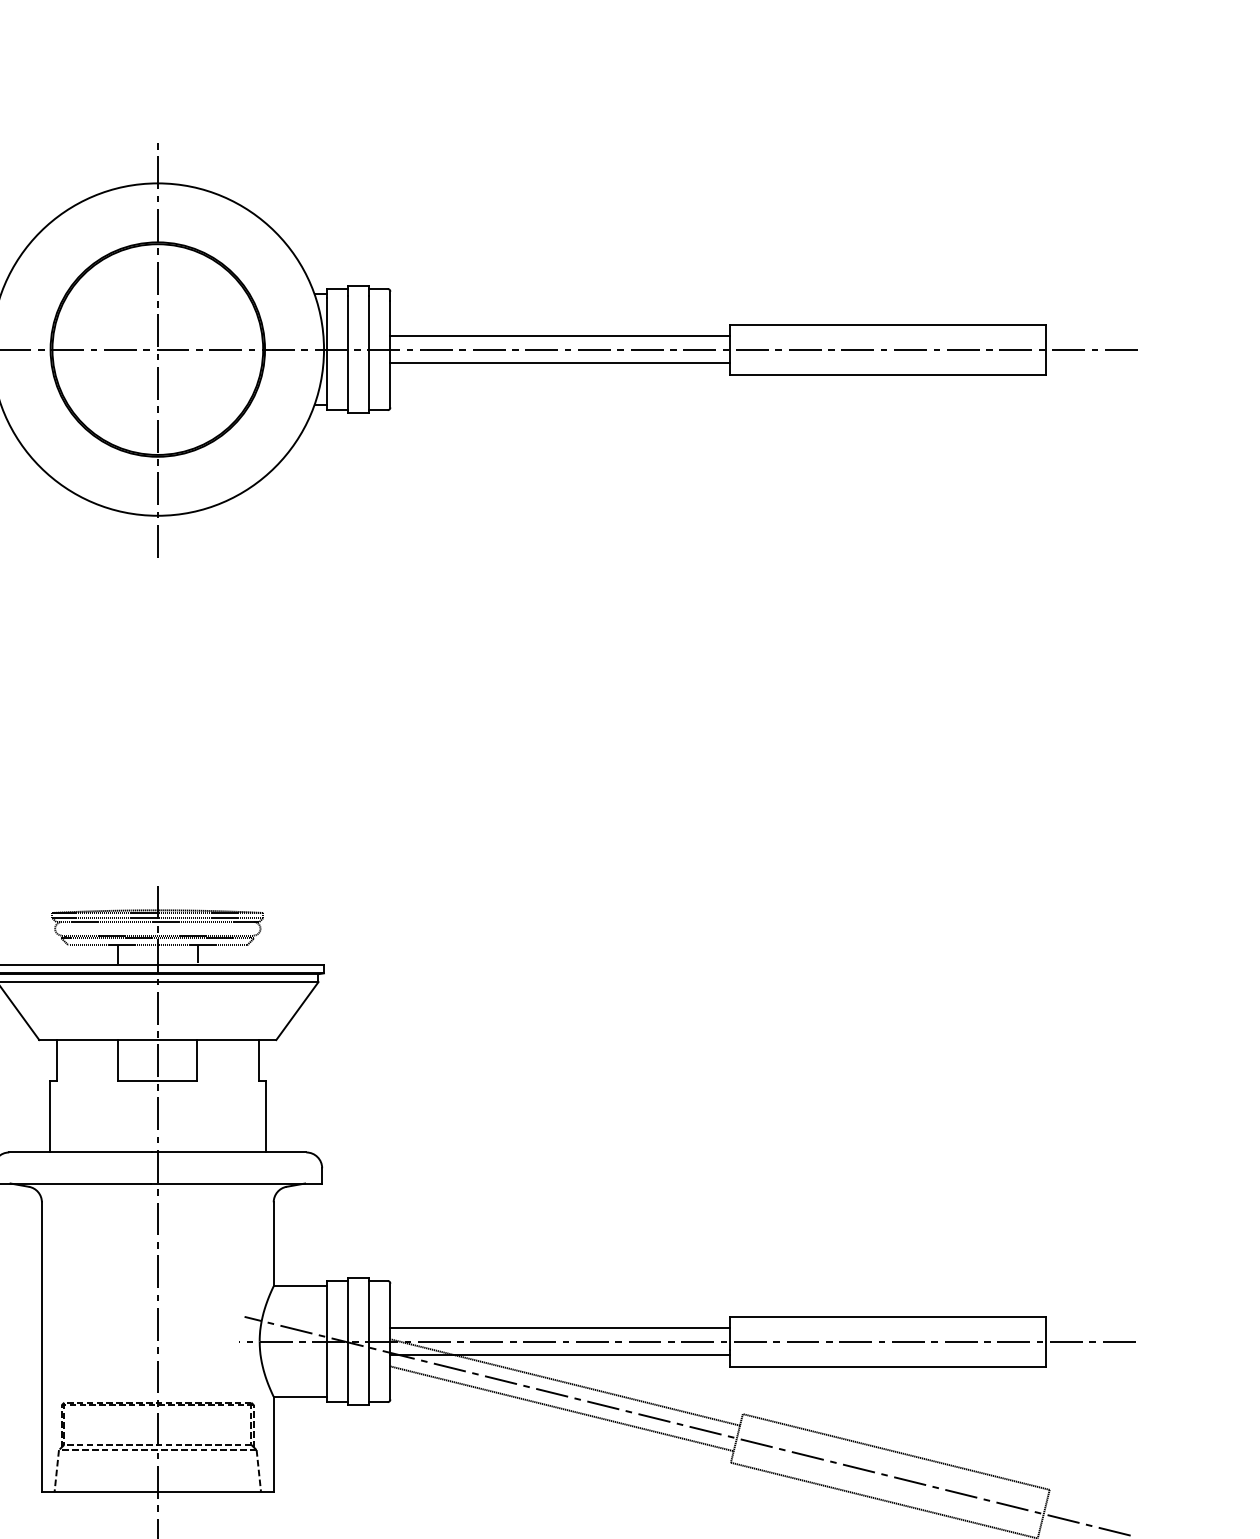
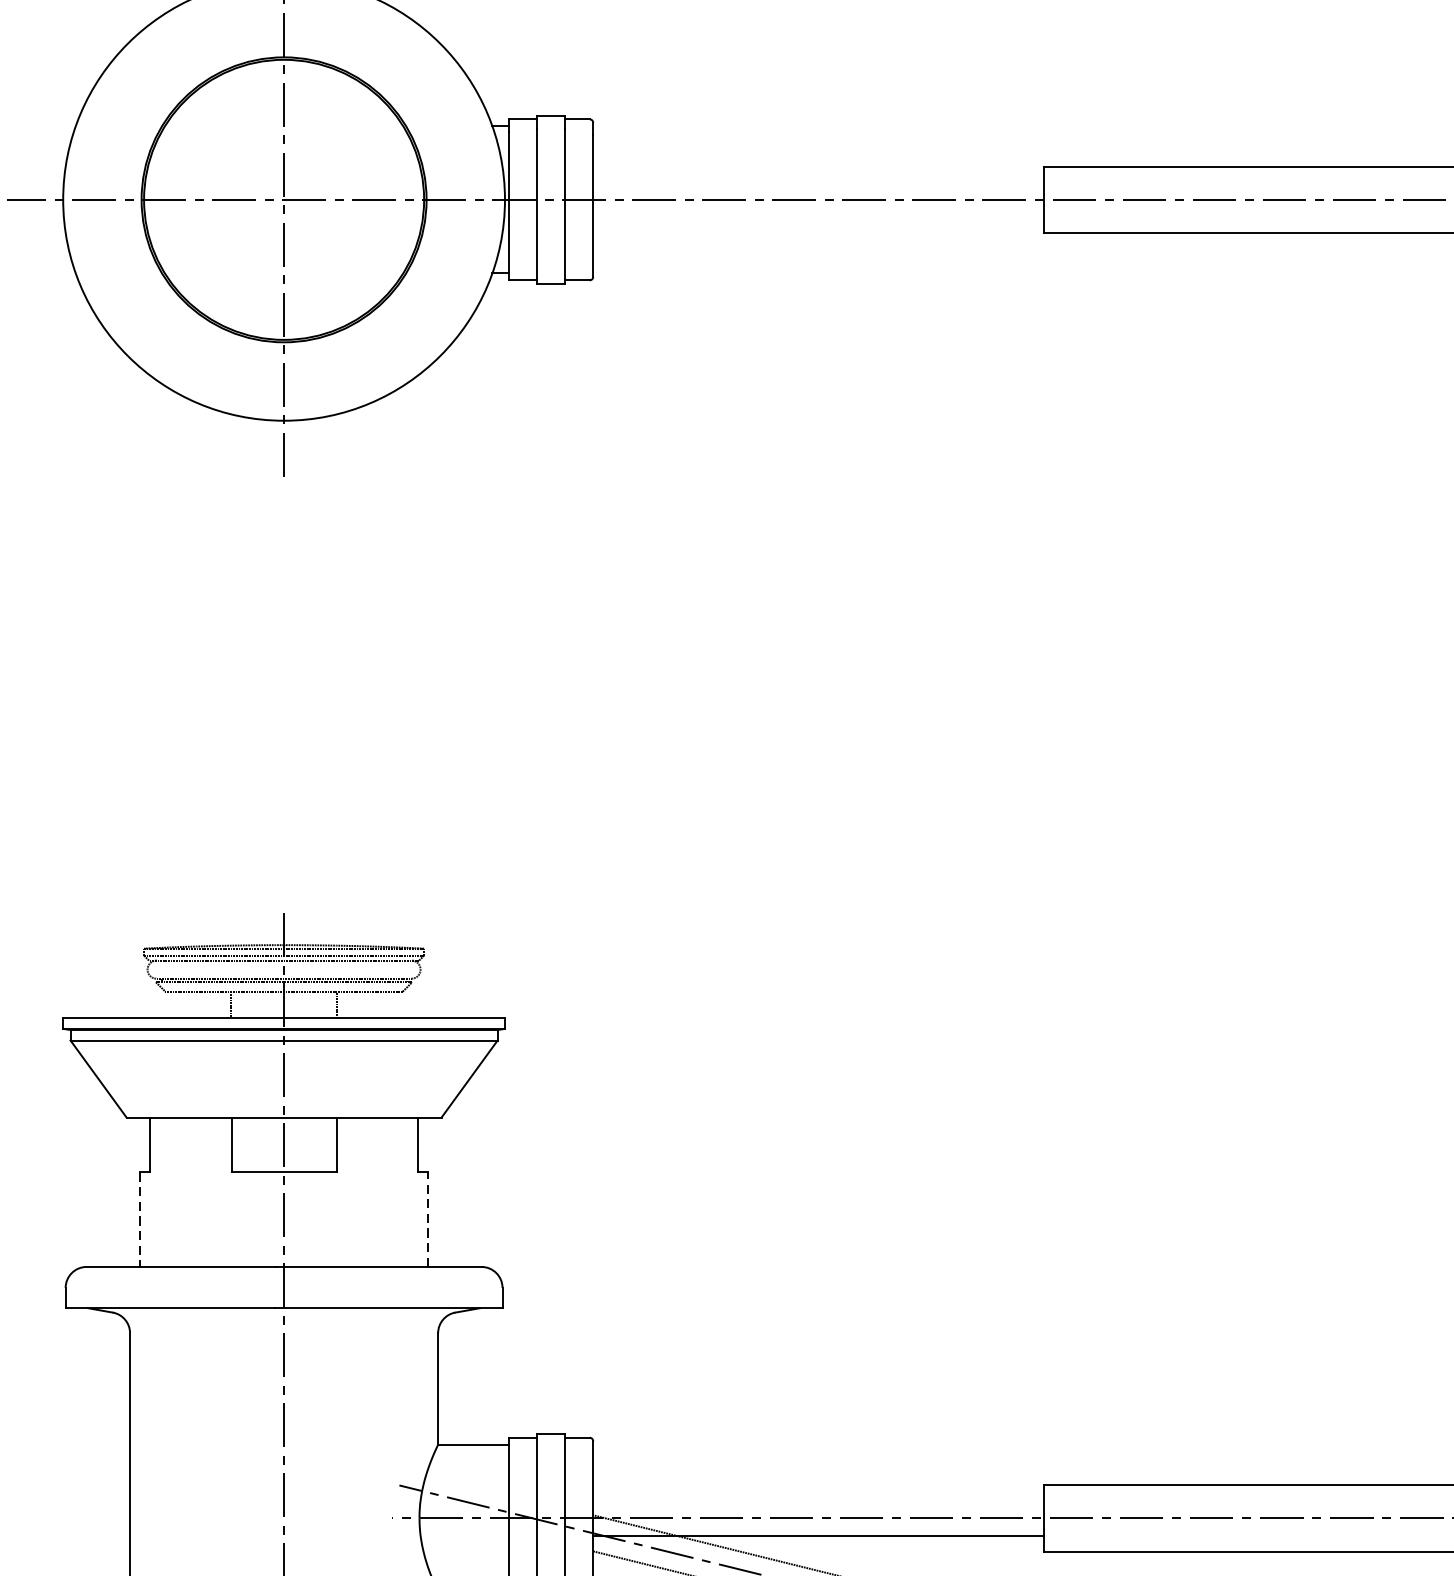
line: (559, 336) -> (817, 182), removed
line: (559, 362) -> (817, 217), removed
line: (49, 1116) -> (140, 1219), solid -> dashed
line: (266, 1116) -> (428, 1219), solid -> dashed
line: (559, 1328) -> (817, 1500), removed

